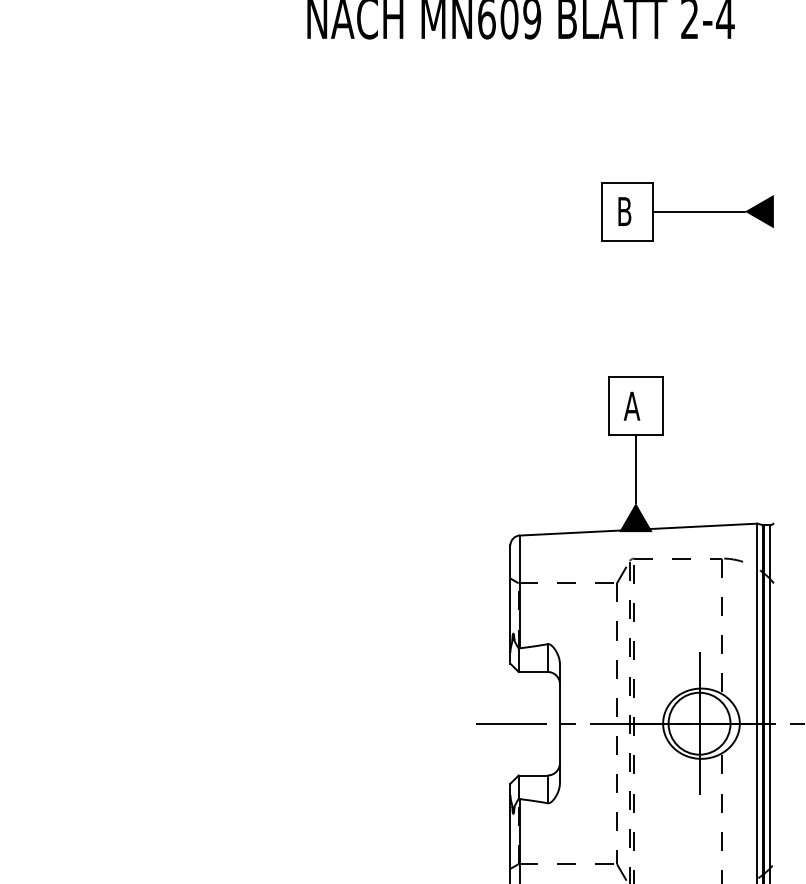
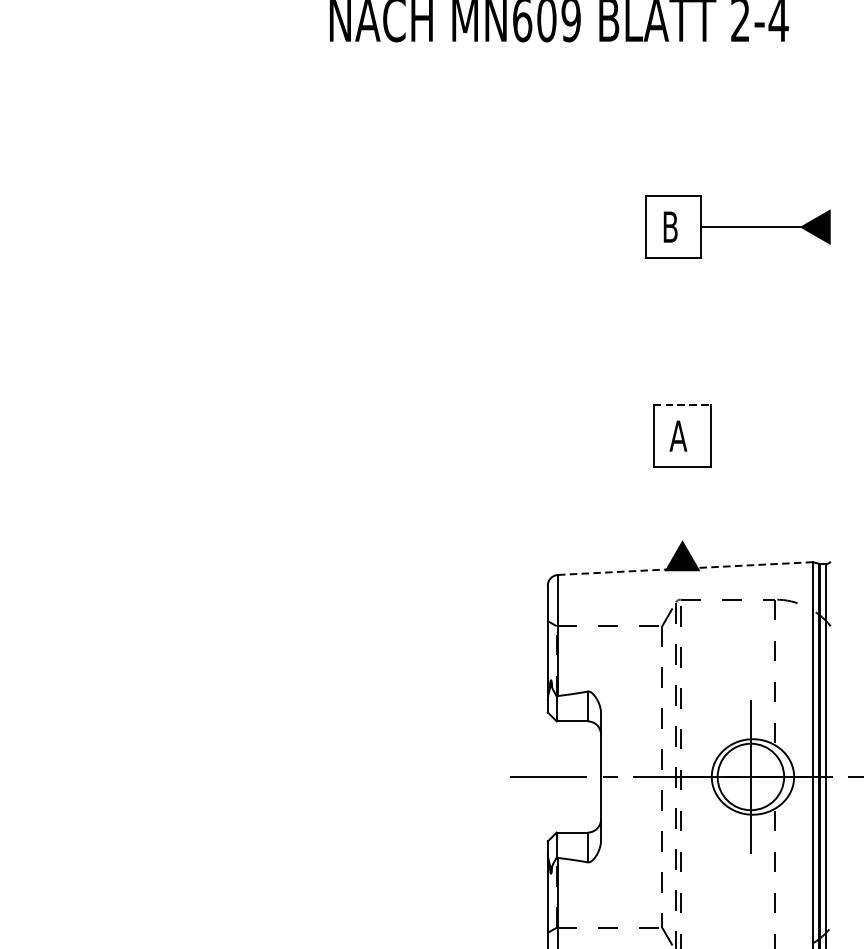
line: (635, 377) -> (682, 405), solid -> dashed
line: (635, 469) -> (682, 504), removed
line: (638, 529) -> (685, 568), solid -> dashed

